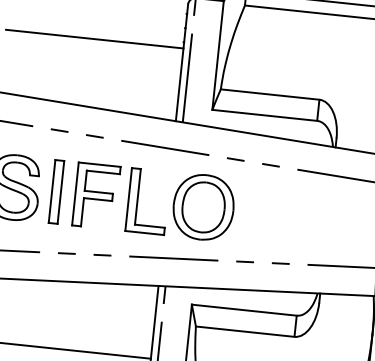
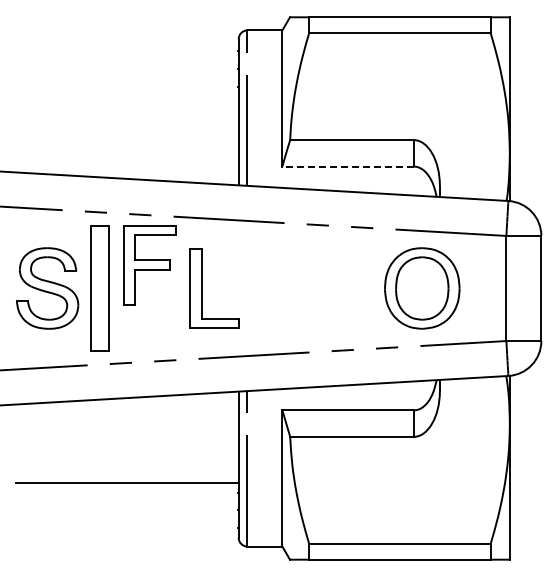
line: (94, 39) -> (127, 94), removed
line: (265, 115) -> (348, 166), solid -> dashed
part: (56, 192) -> (100, 288), size x1.6
part: (95, 196) -> (149, 265), moved
part: (203, 207) -> (422, 288), moved

